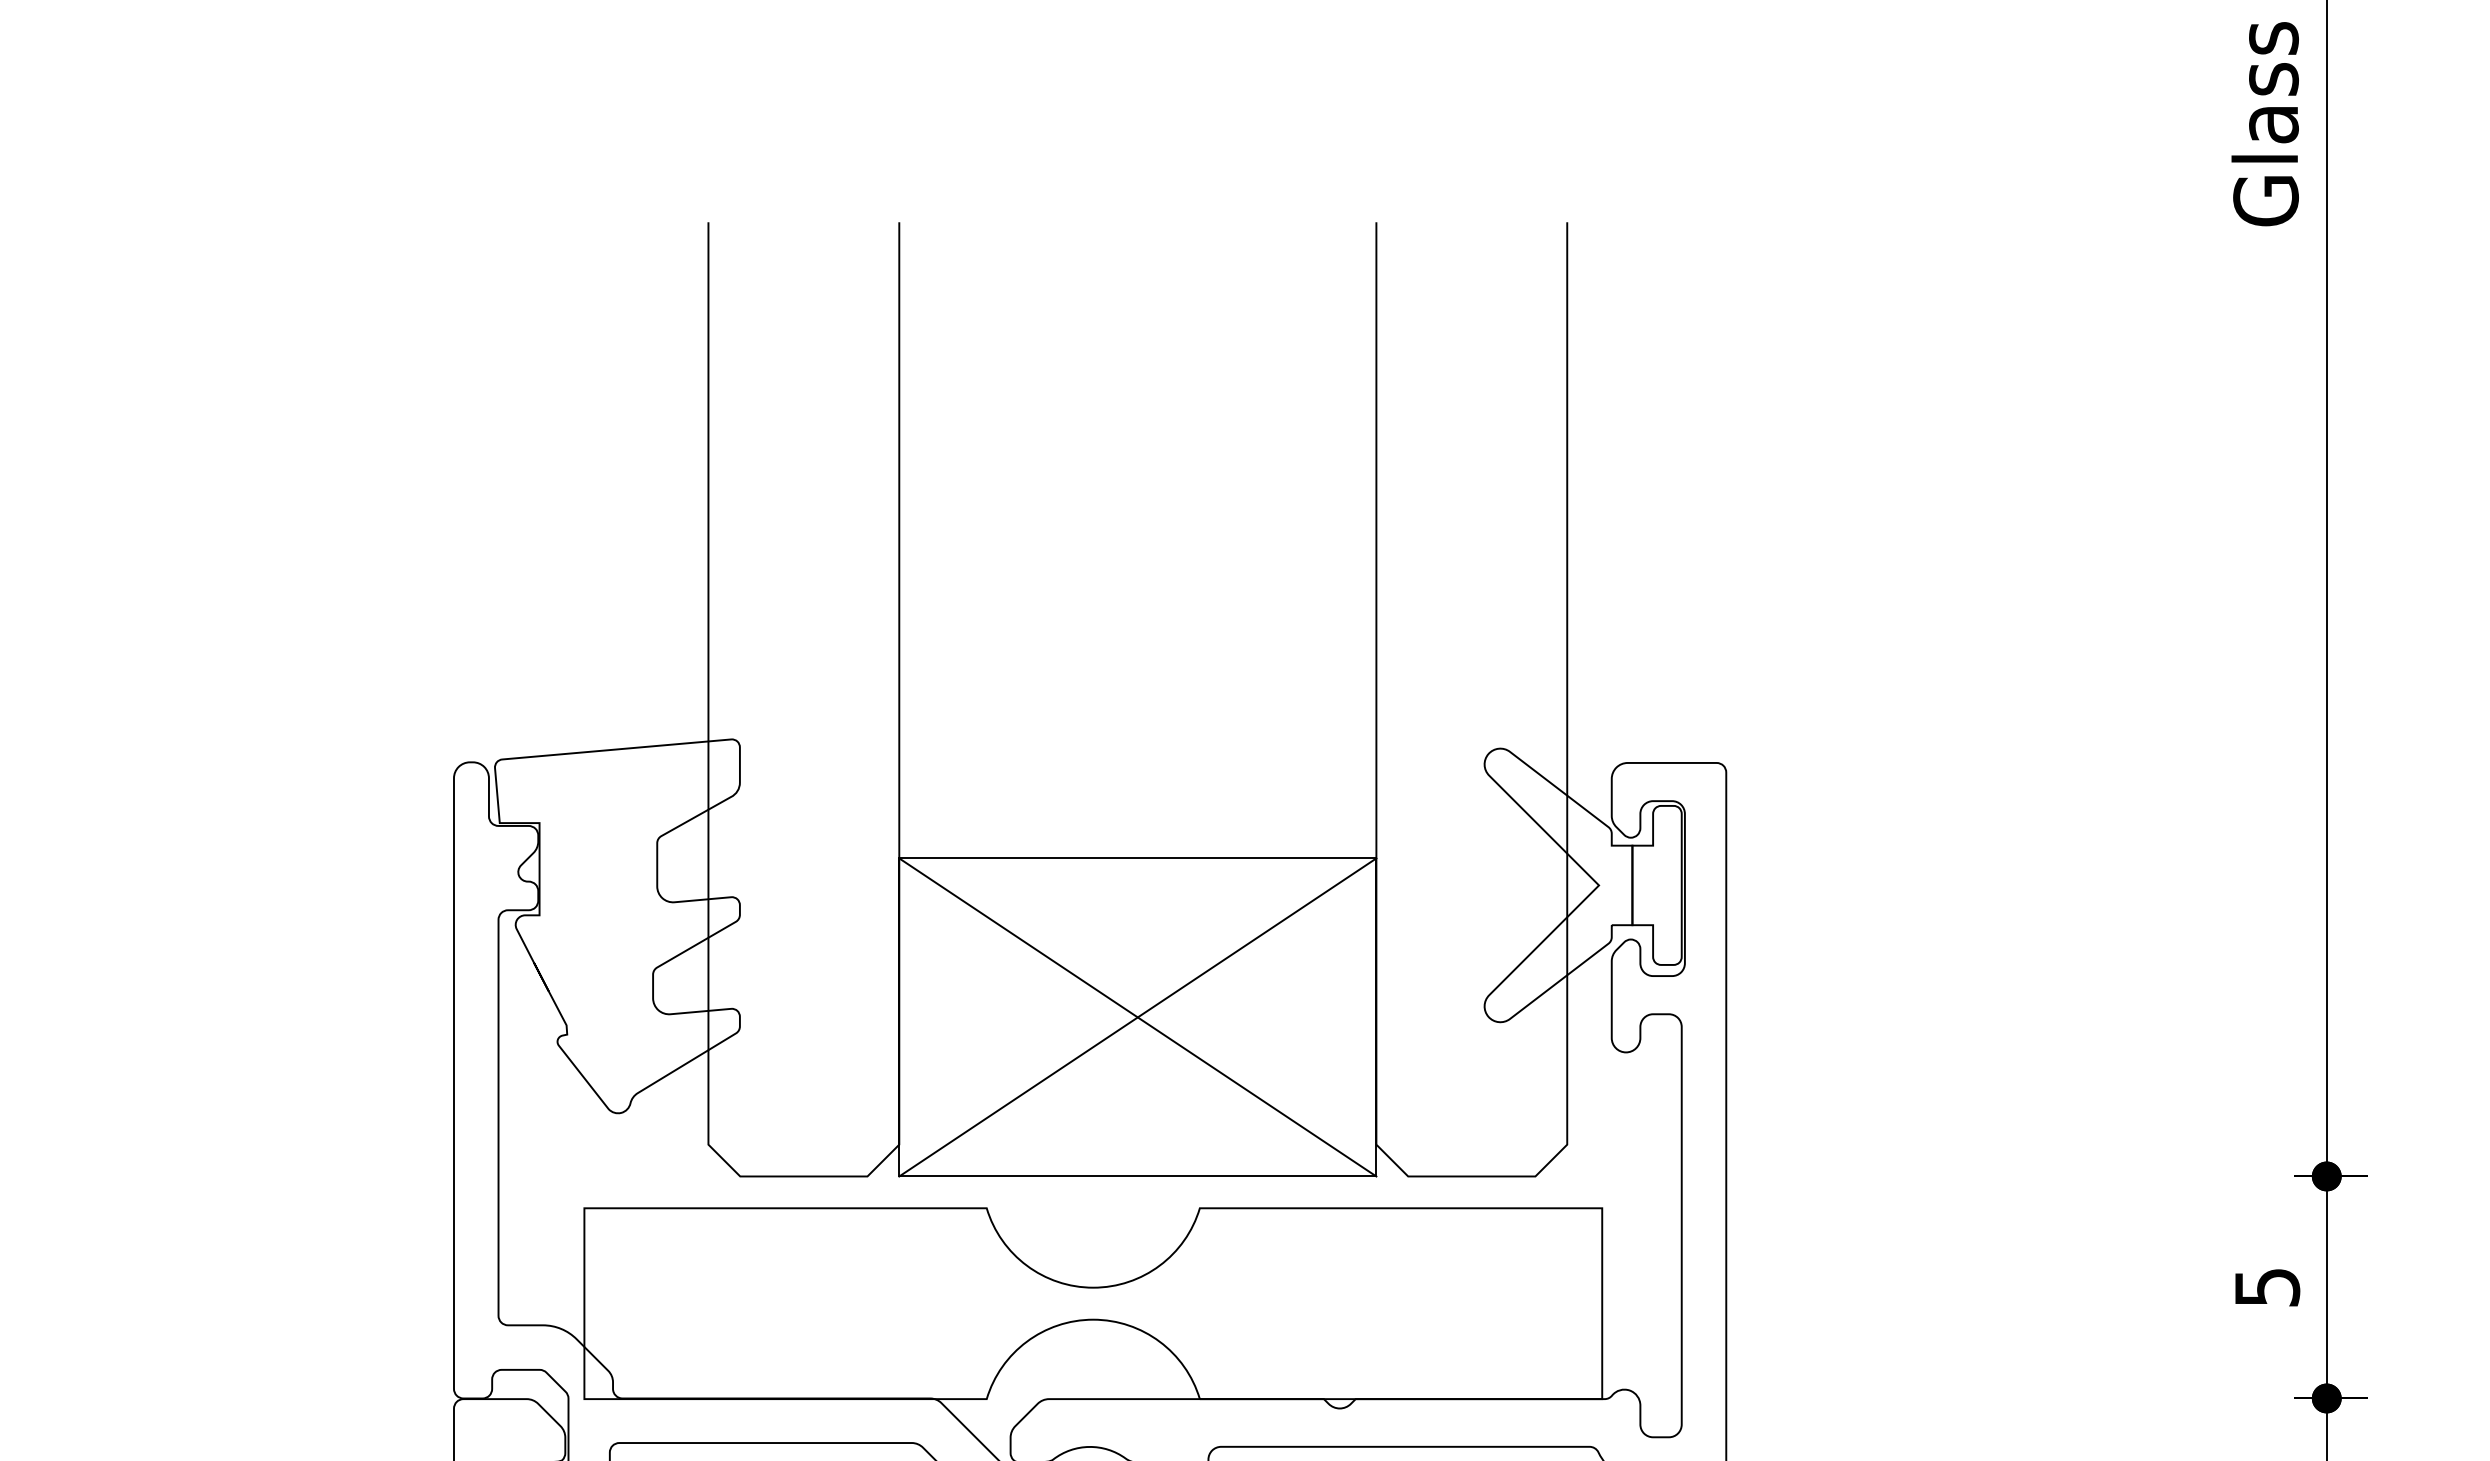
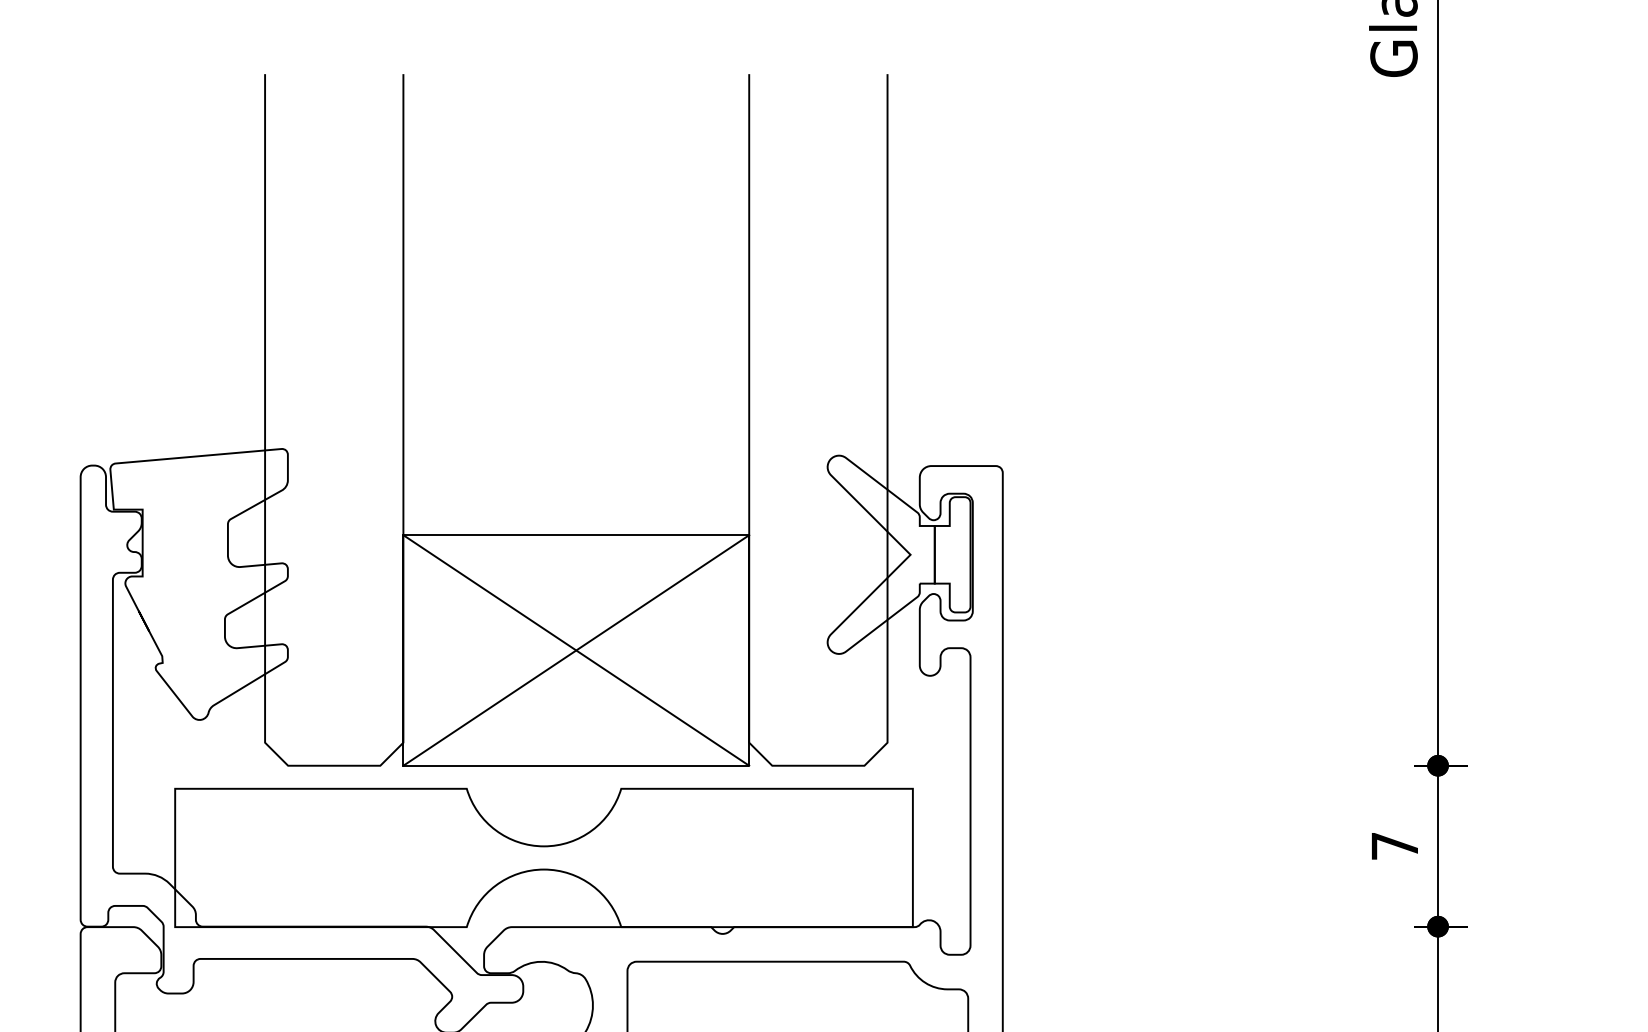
text: (2267, 1287) -> (1395, 846), 5 -> 7

